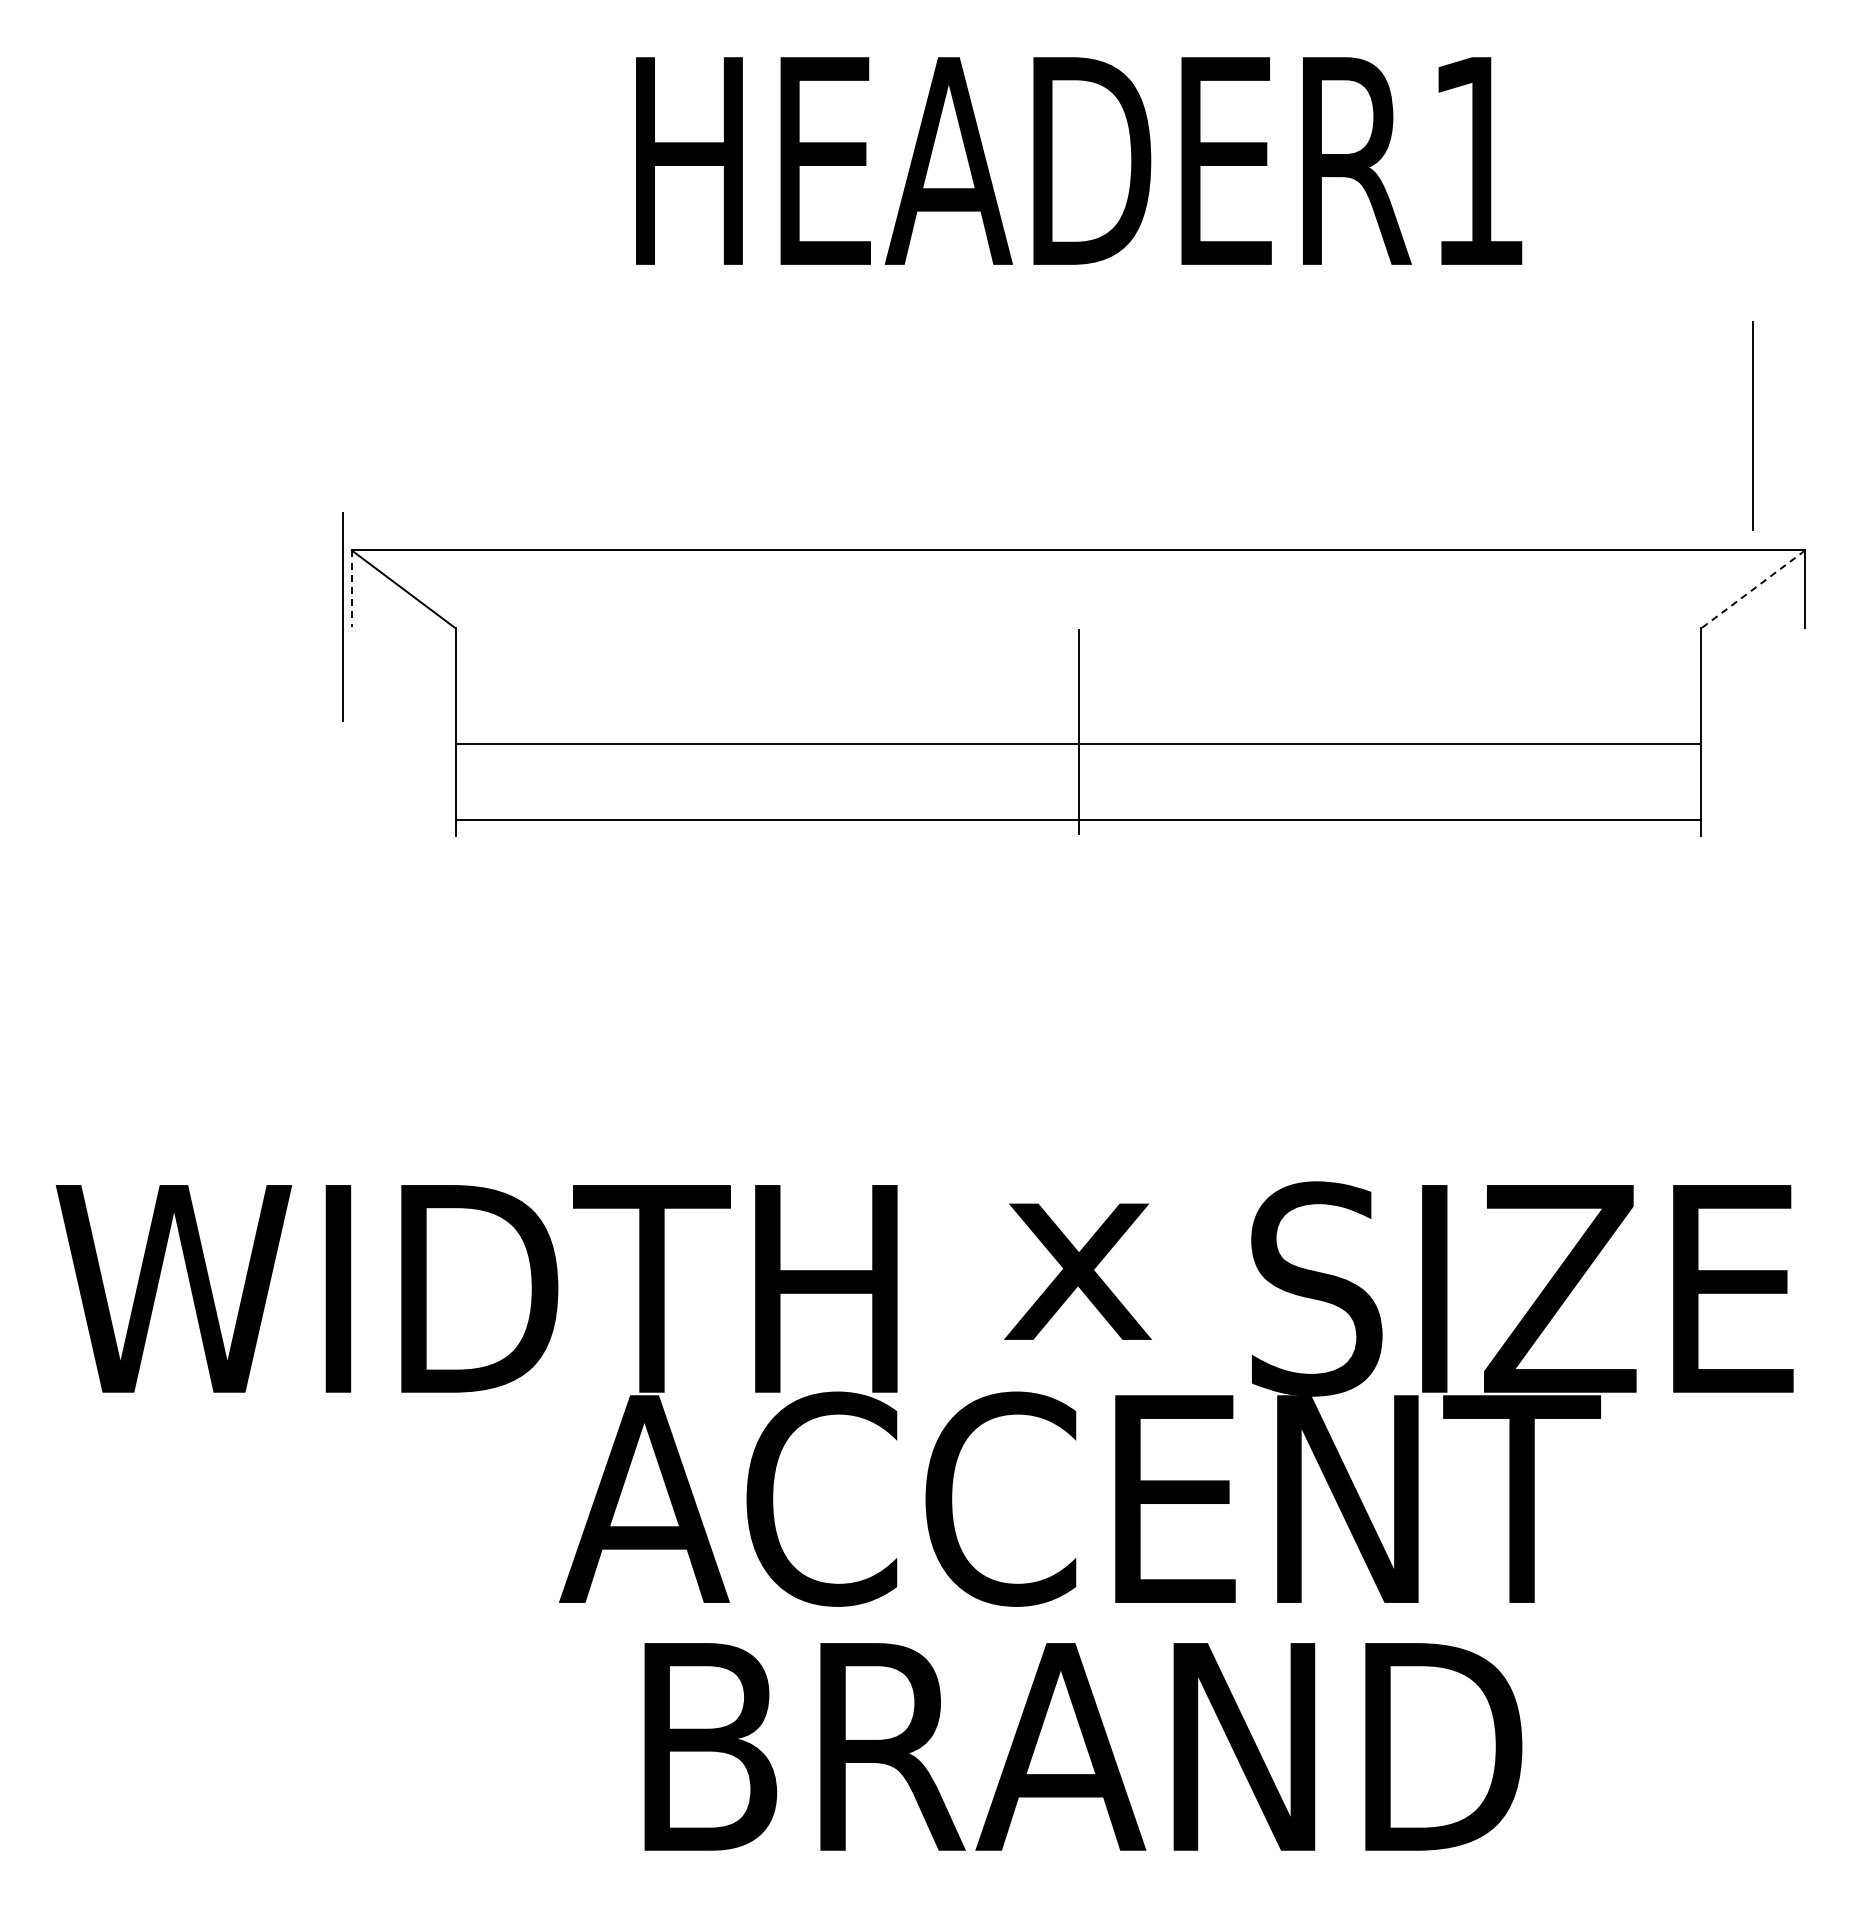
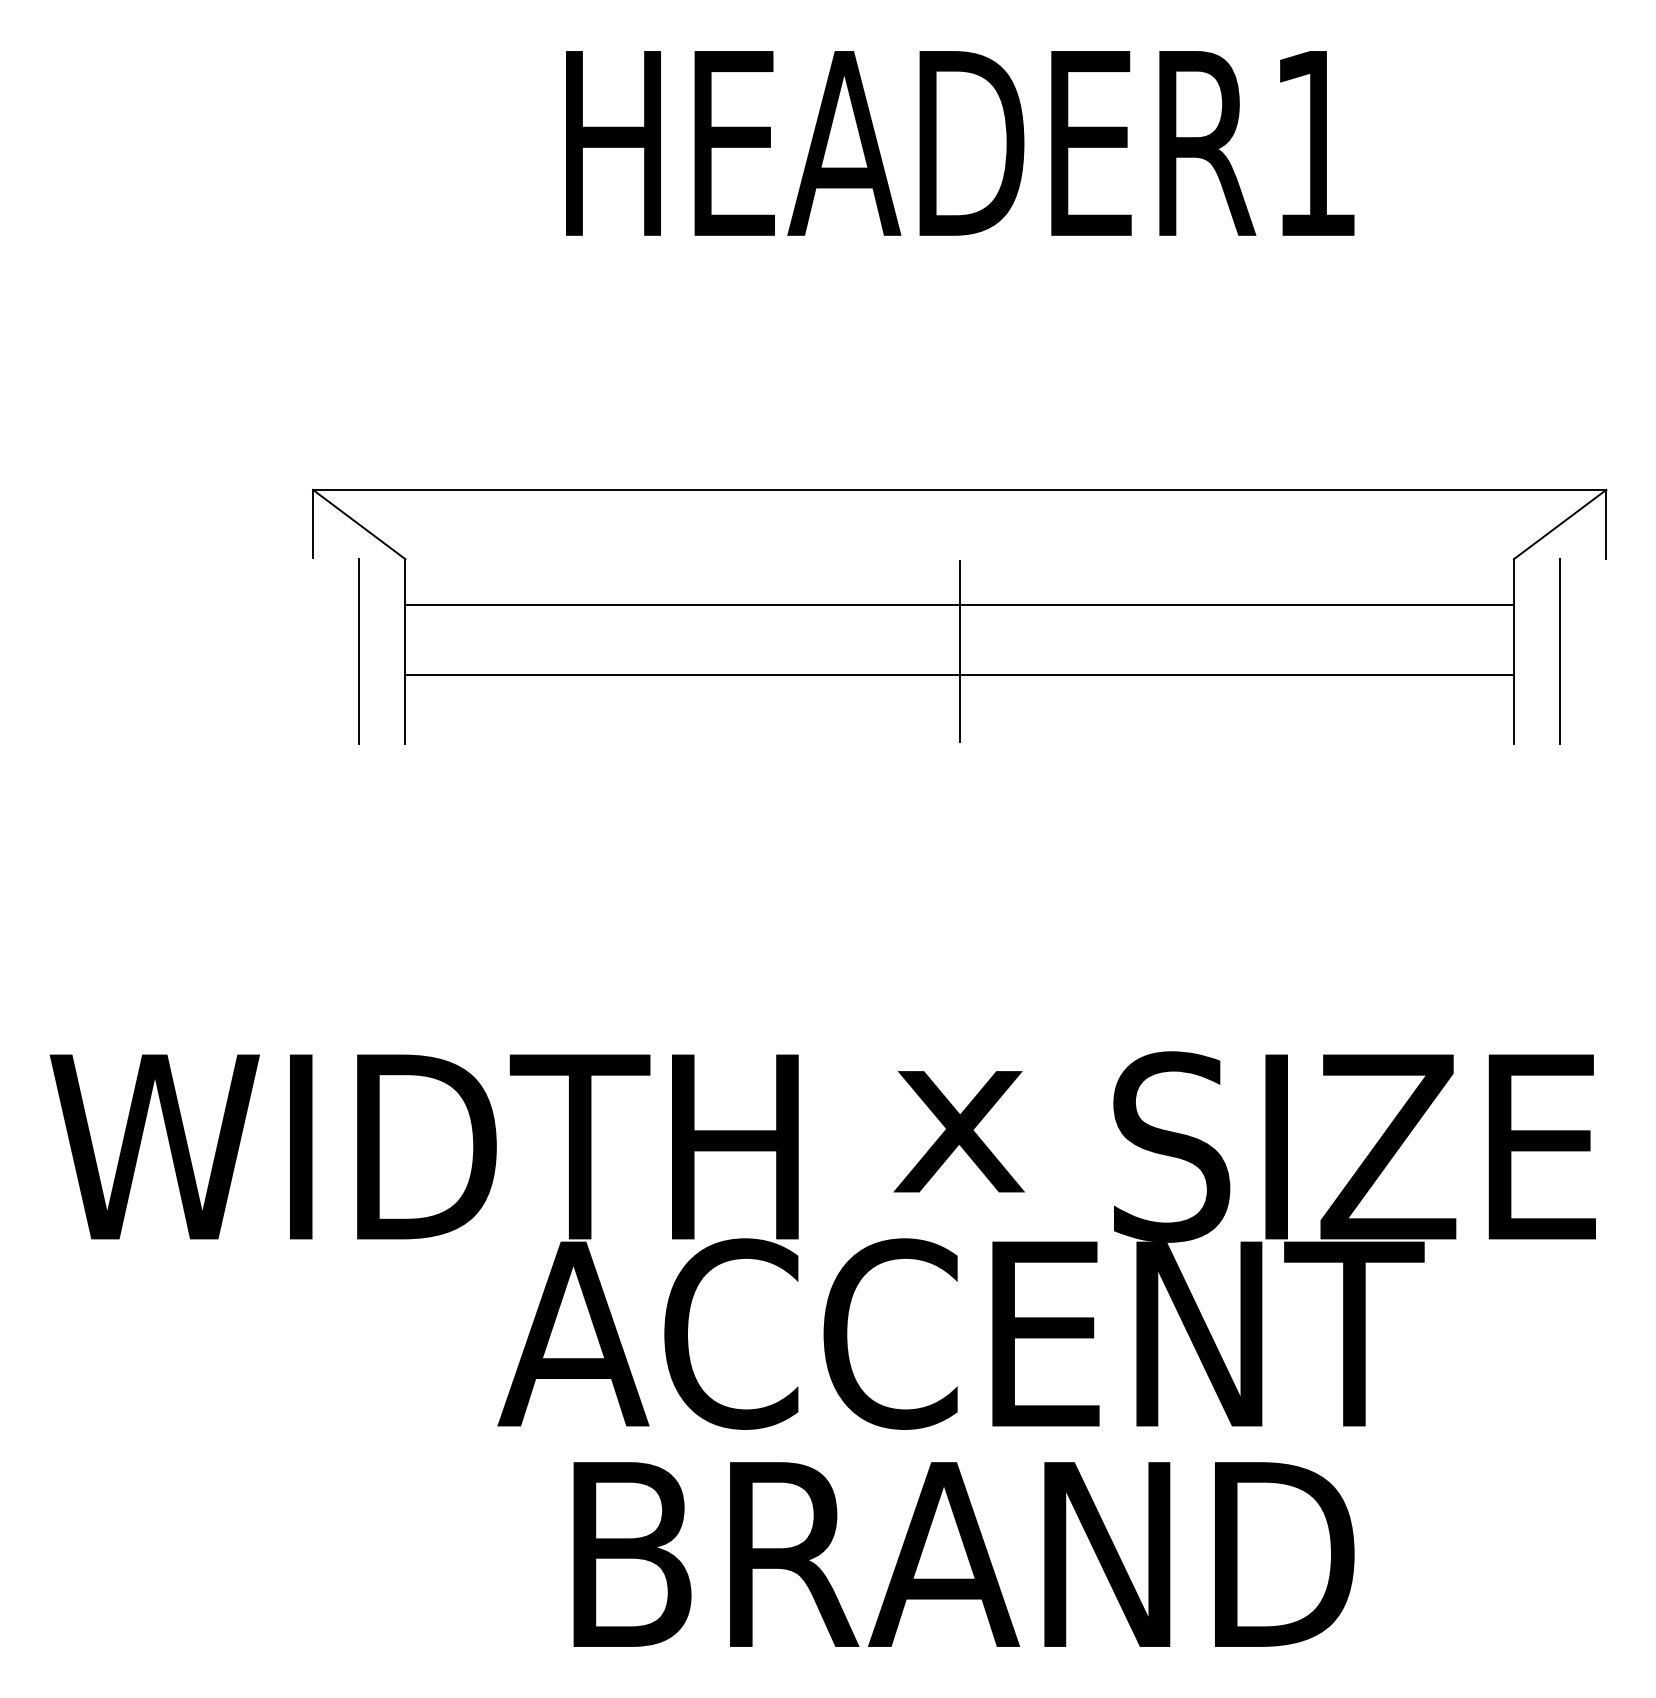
line: (1752, 425) -> (1559, 651), moved
line: (351, 589) -> (312, 524), dashed -> solid
line: (1753, 589) -> (1560, 524), dashed -> solid
line: (342, 616) -> (359, 651), moved
line: (1078, 744) -> (959, 605), moved
line: (1078, 820) -> (959, 675), moved

